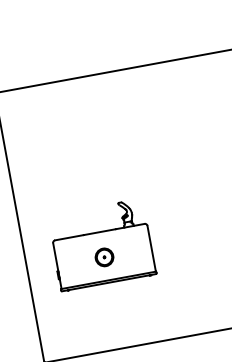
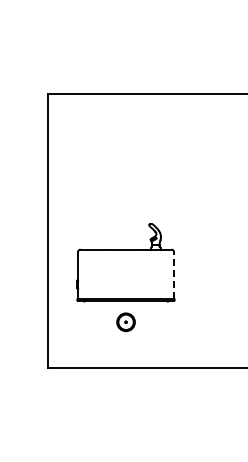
line: (152, 247) -> (174, 274), solid -> dashed
part: (104, 257) -> (125, 322), moved

